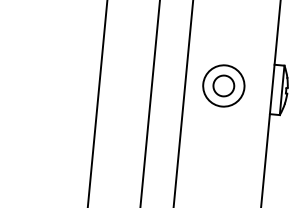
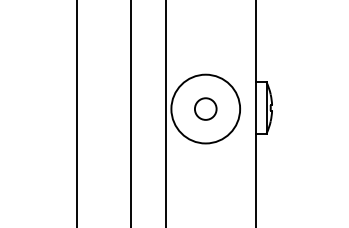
circle: (223, 85) -> (205, 108), size x1.6

